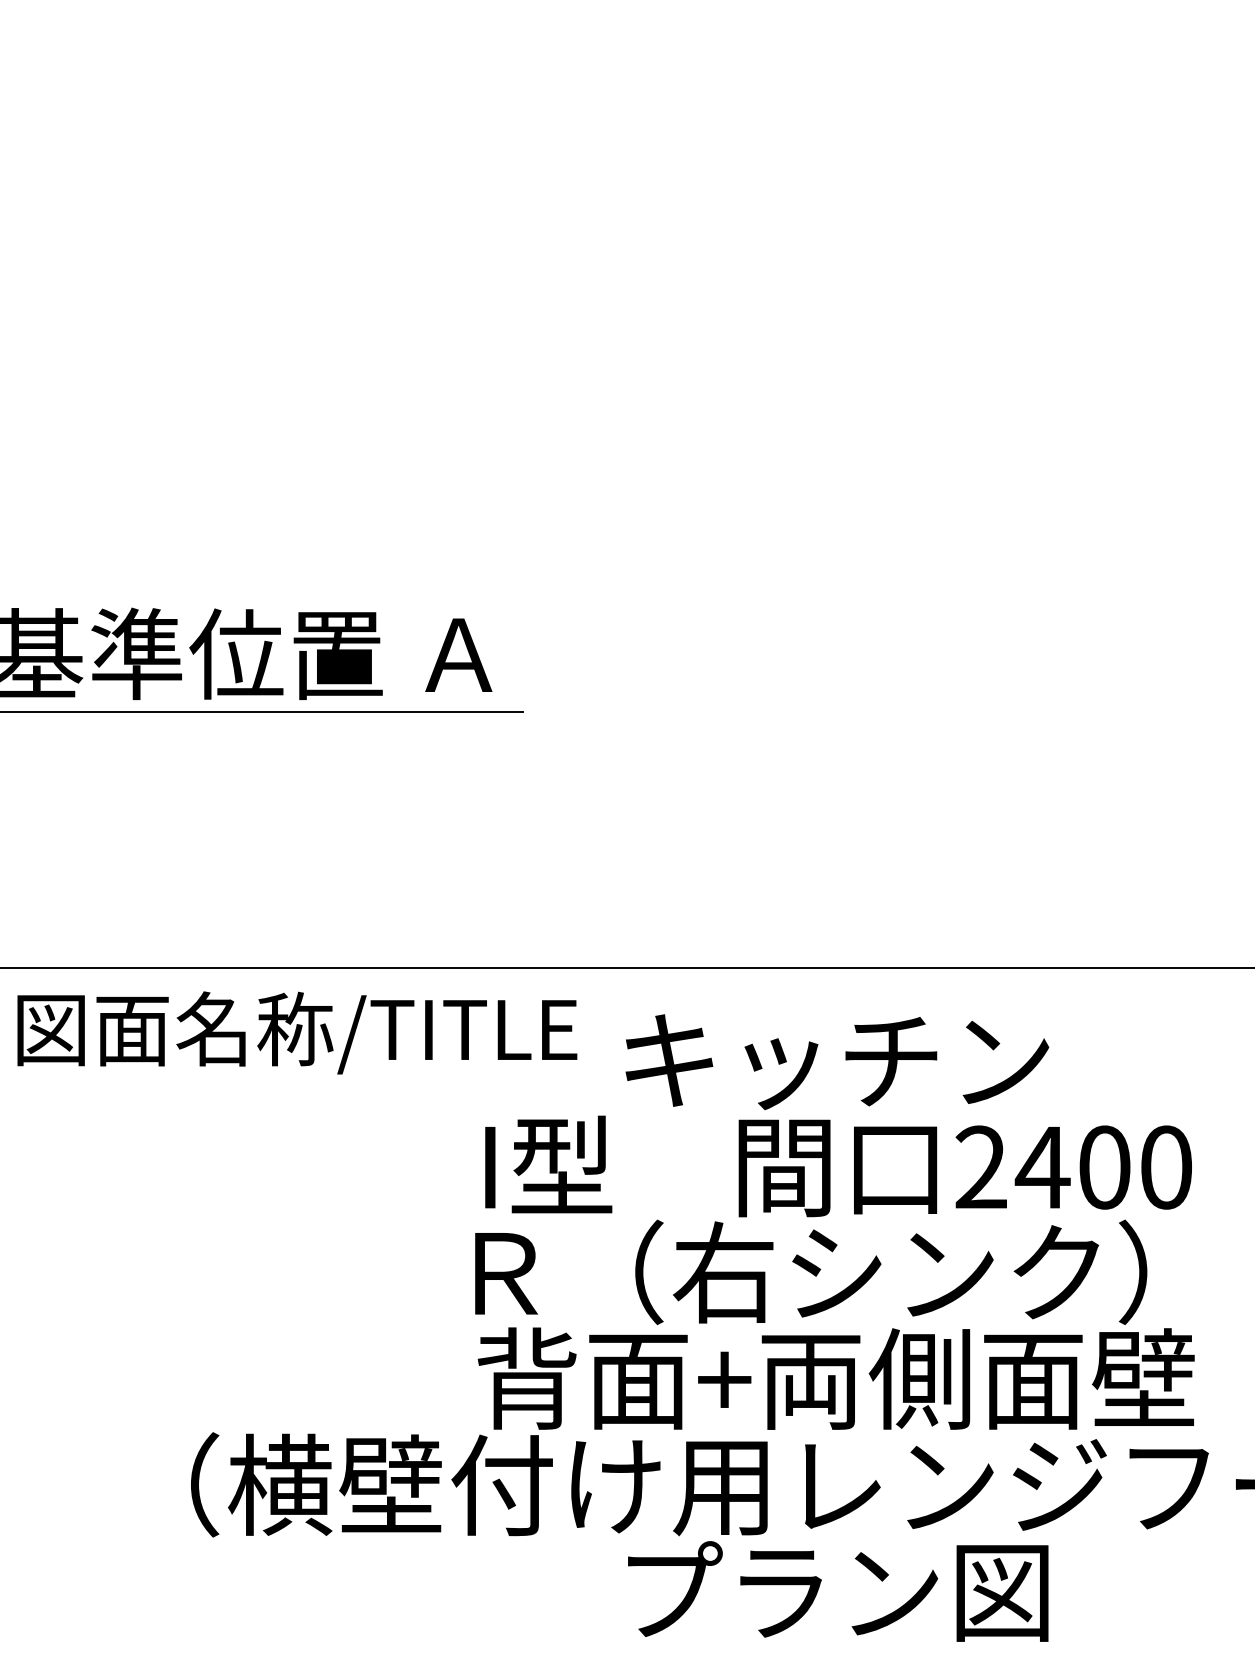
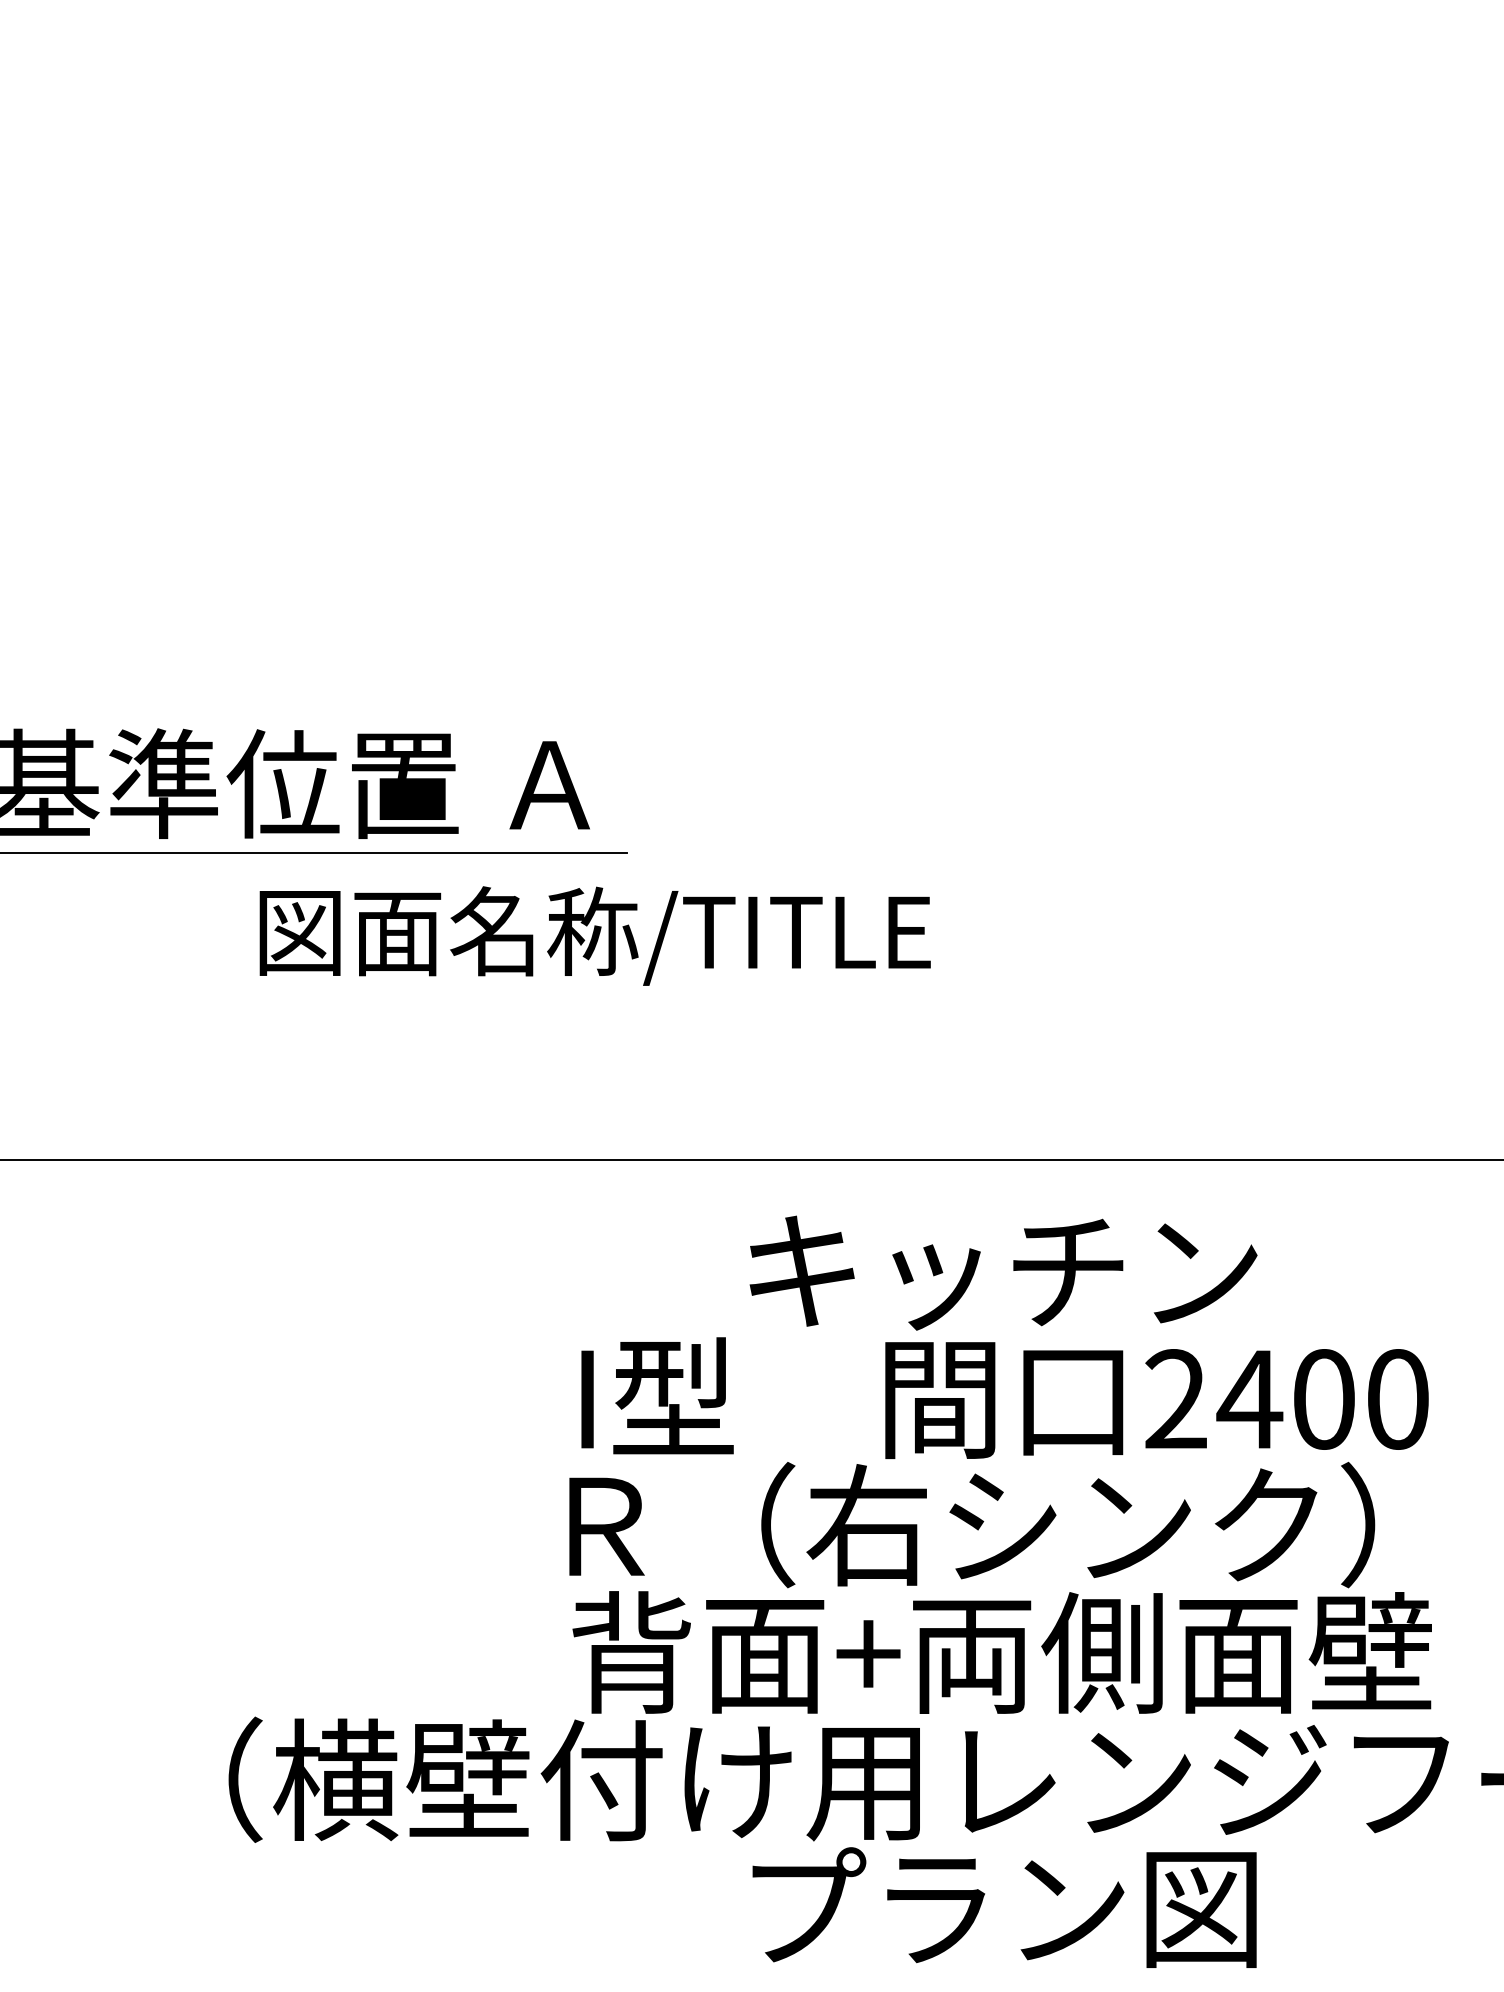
text: (296, 1032) -> (594, 935), moved

